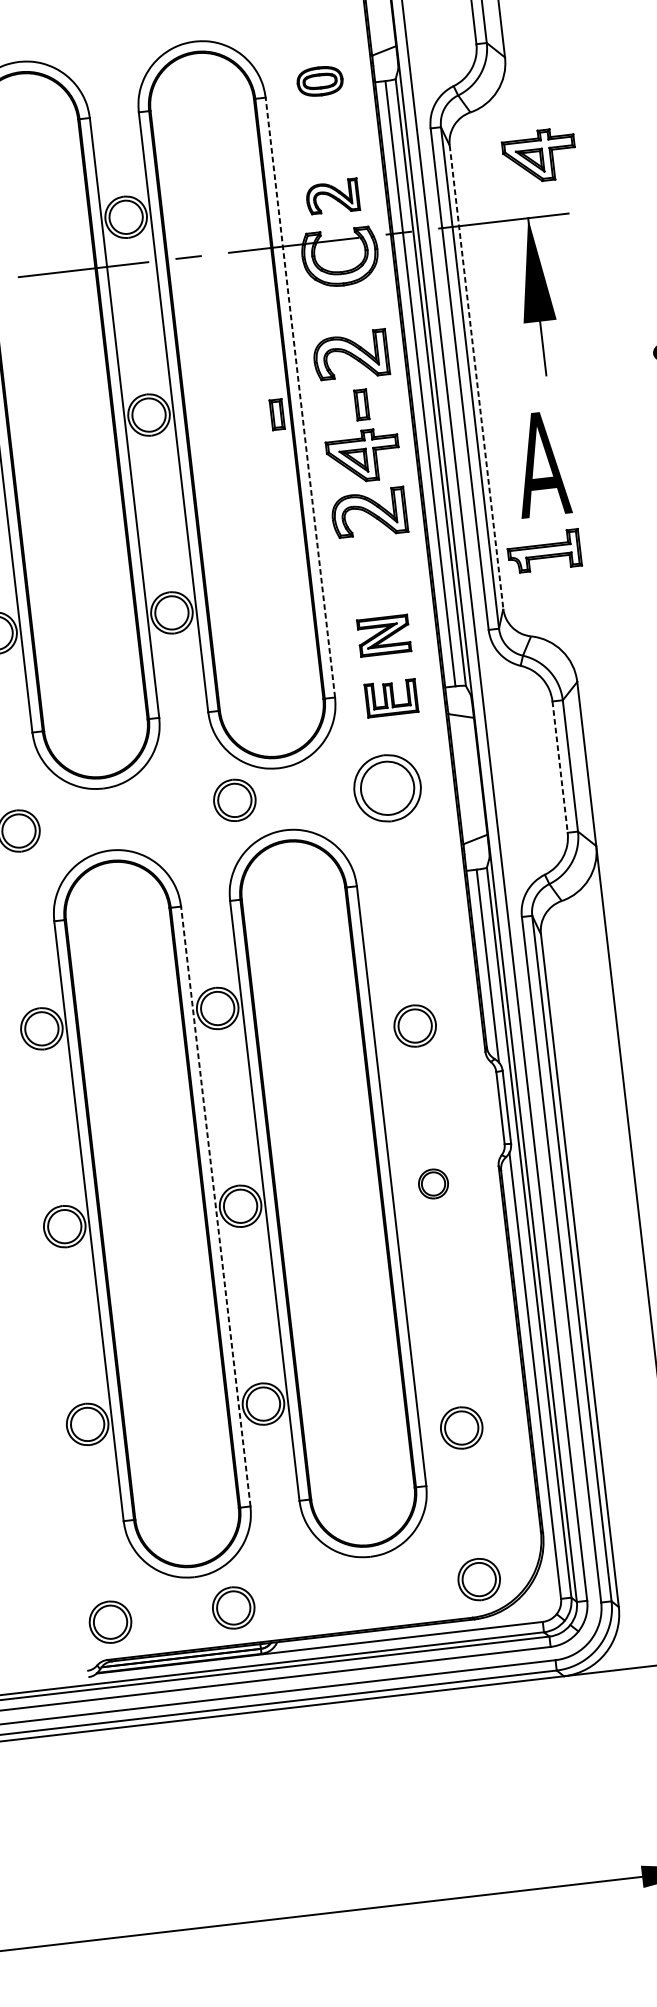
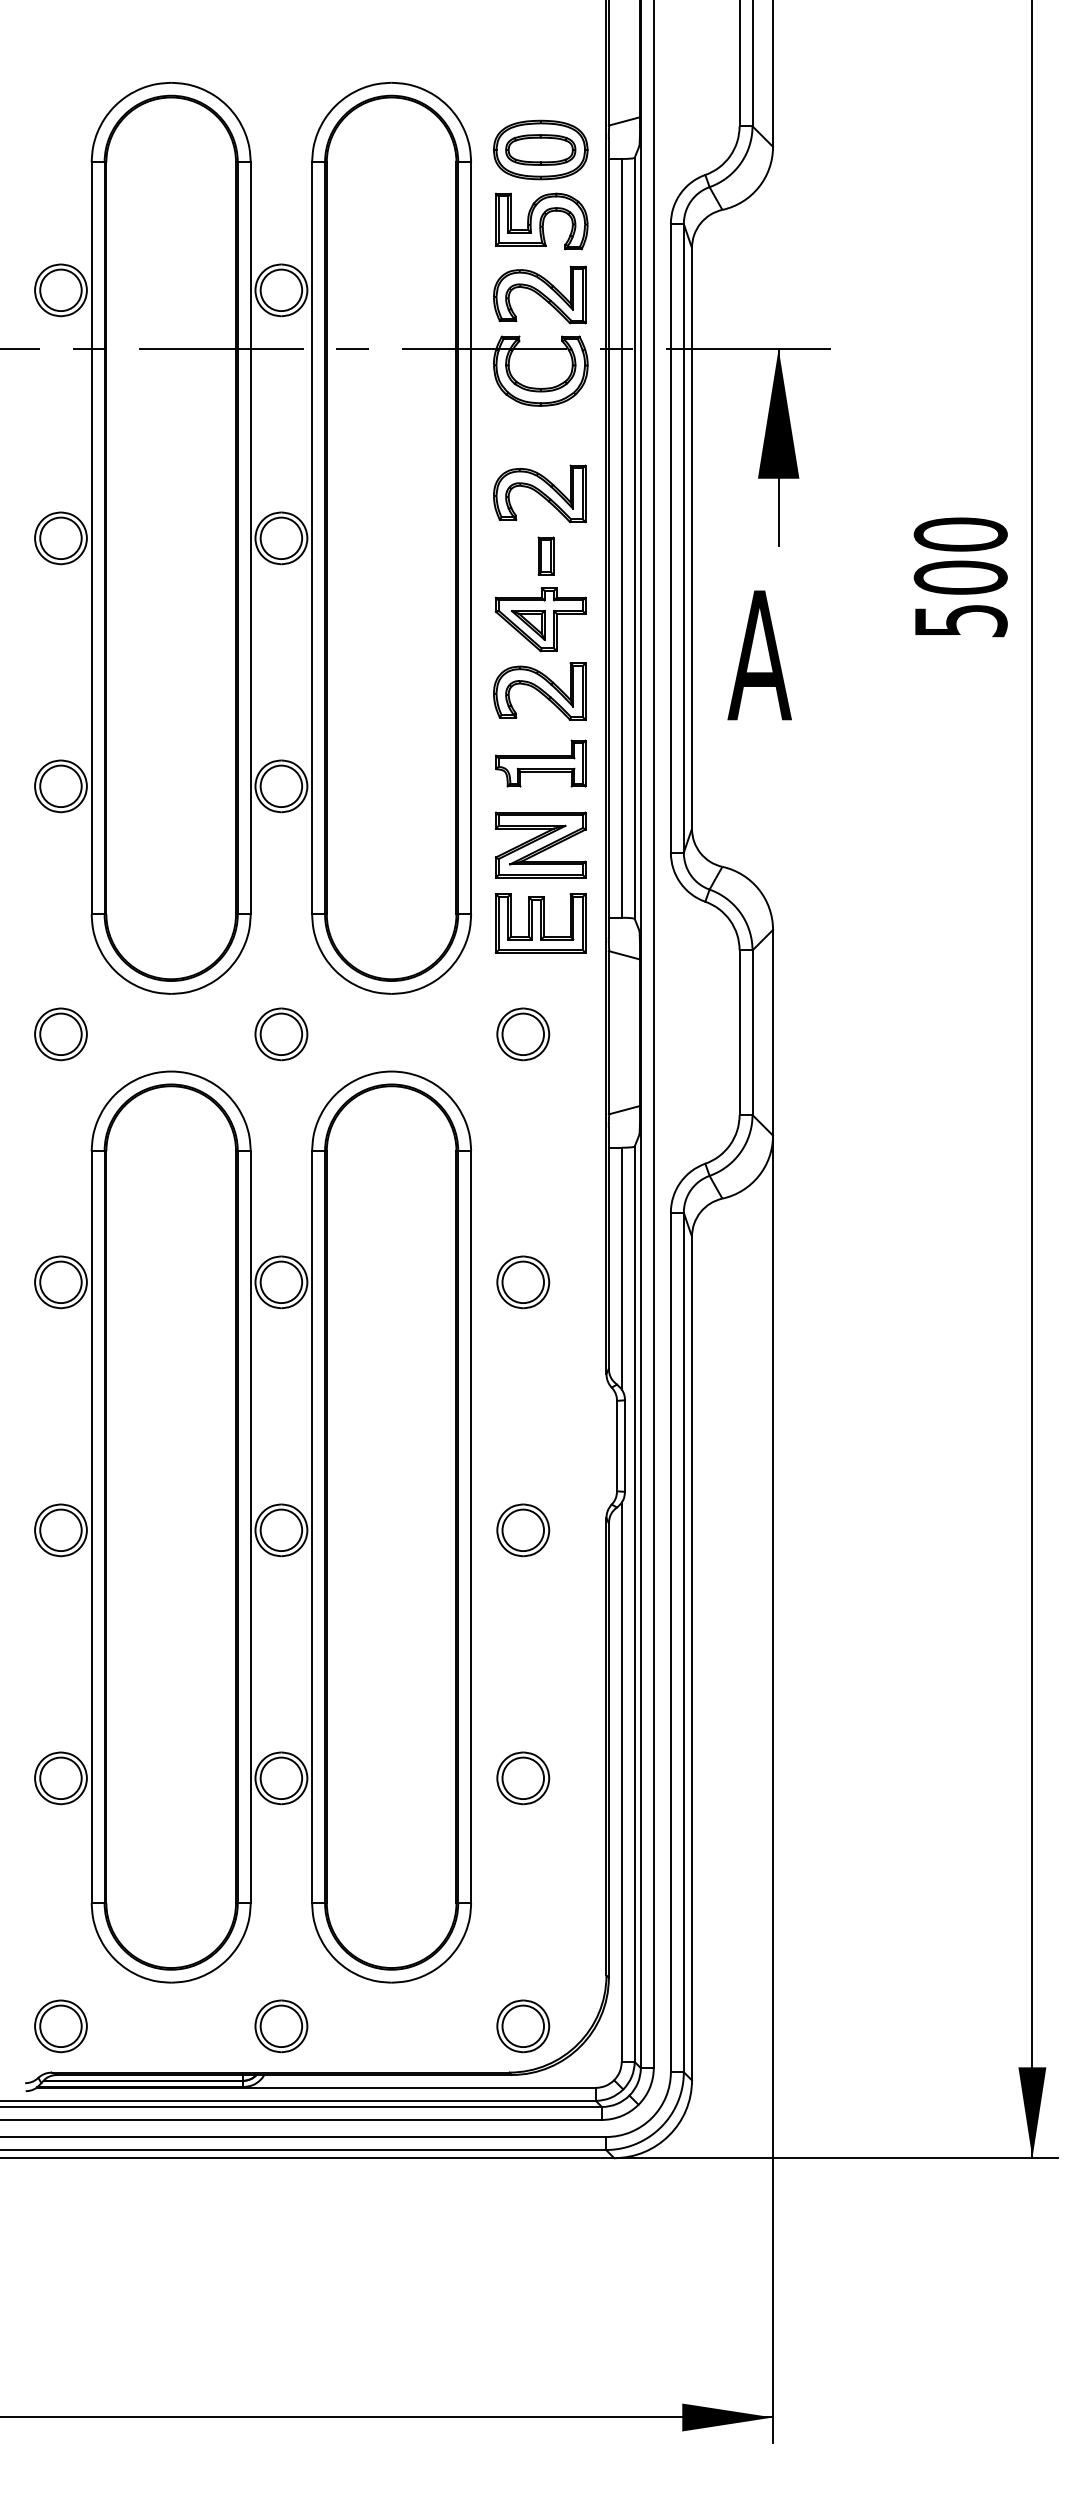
part: (319, 81) -> (540, 149), size x1.67
part: (327, 138) -> (541, 221), added
part: (539, 155) -> (801, 273), removed
part: (332, 196) -> (539, 294), size x1.43
line: (476, 377) -> (692, 538), dashed -> solid
line: (300, 396) -> (471, 537), dashed -> solid
part: (276, 414) -> (439, 555), removed
part: (543, 551) -> (540, 763), moved
part: (383, 635) -> (540, 844), size x1.43
part: (391, 698) -> (540, 923), size x1.43
line: (560, 767) -> (739, 1033), dashed -> solid
part: (387, 788) -> (523, 1034), size x0.62
part: (234, 800) -> (281, 1034), moved
part: (415, 1026) -> (523, 1282), moved
part: (433, 1184) -> (523, 1530), size x1.43
line: (215, 1206) -> (250, 1526), dashed -> solid
part: (461, 1428) -> (523, 1778), moved
part: (233, 1608) -> (281, 2026), moved

